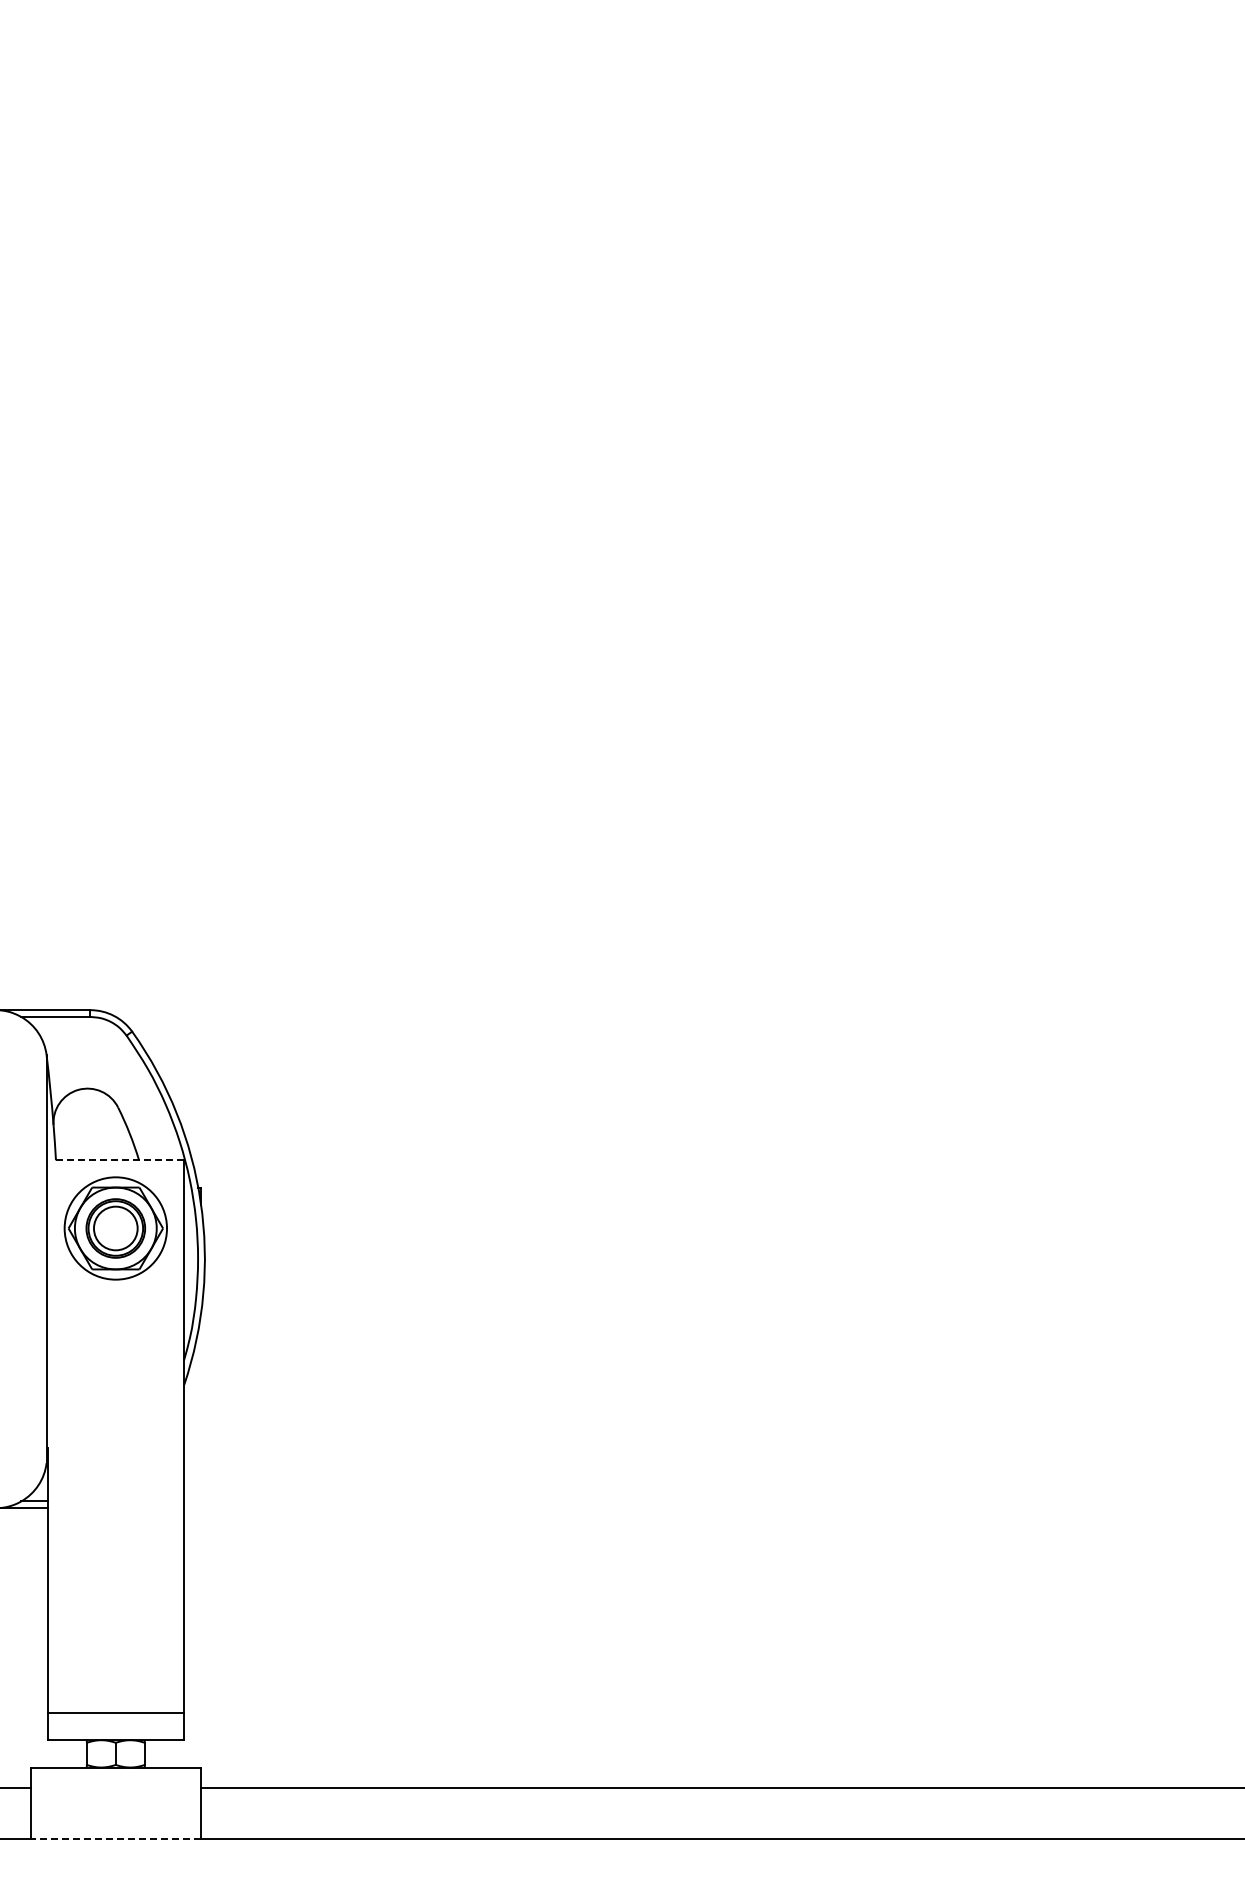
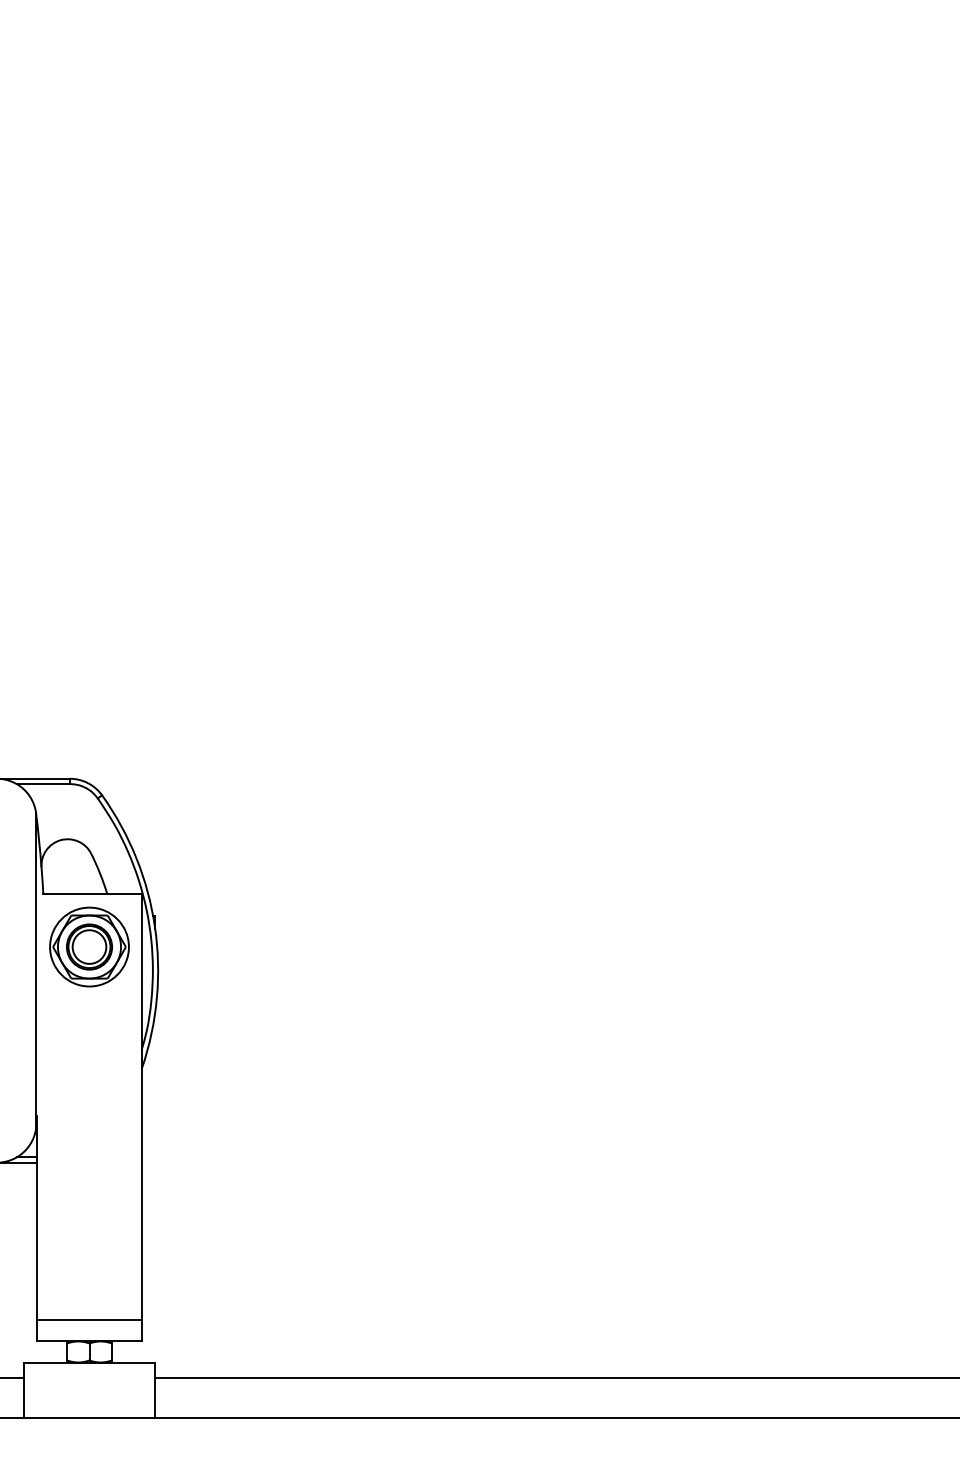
line: (119, 1160) -> (92, 894), dashed -> solid
line: (115, 1839) -> (89, 1417), dashed -> solid

